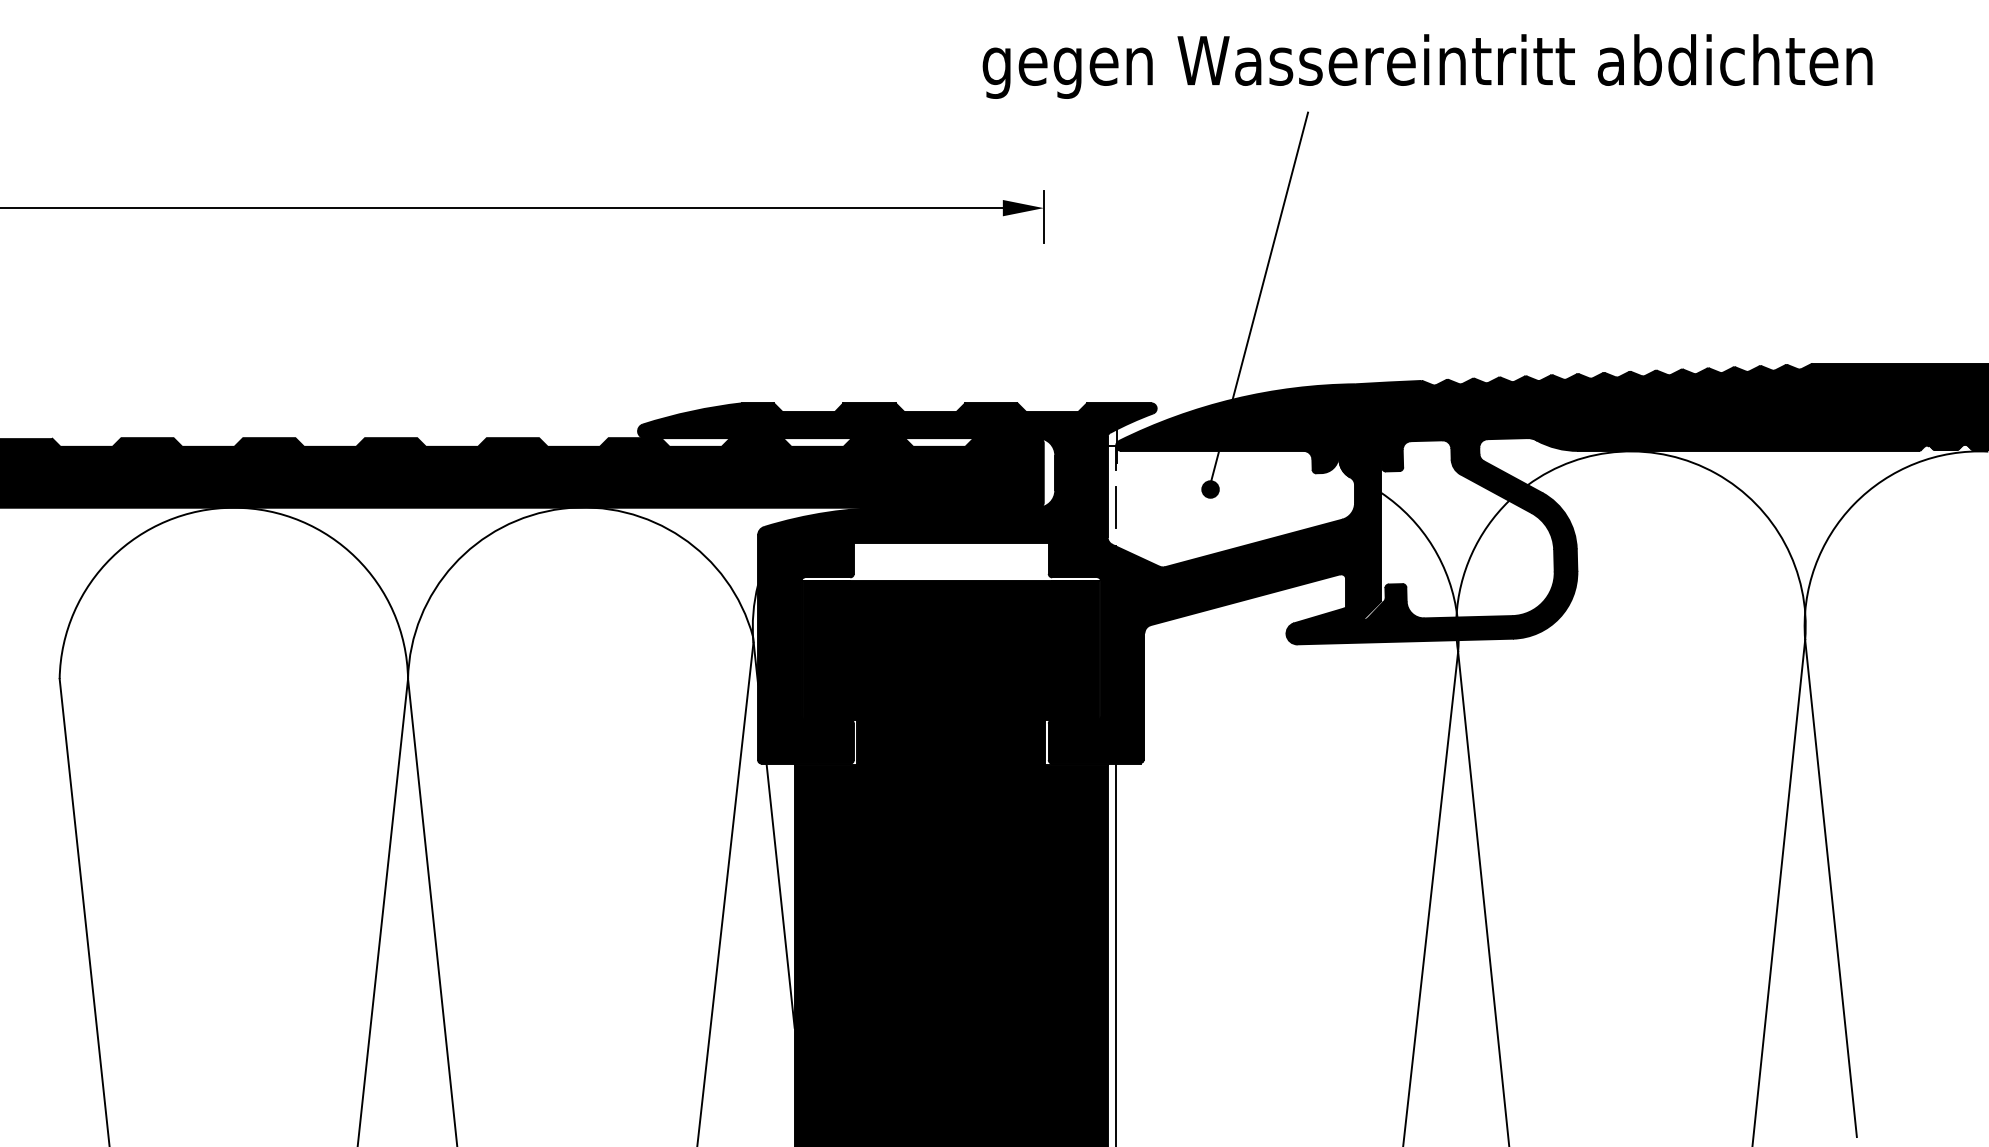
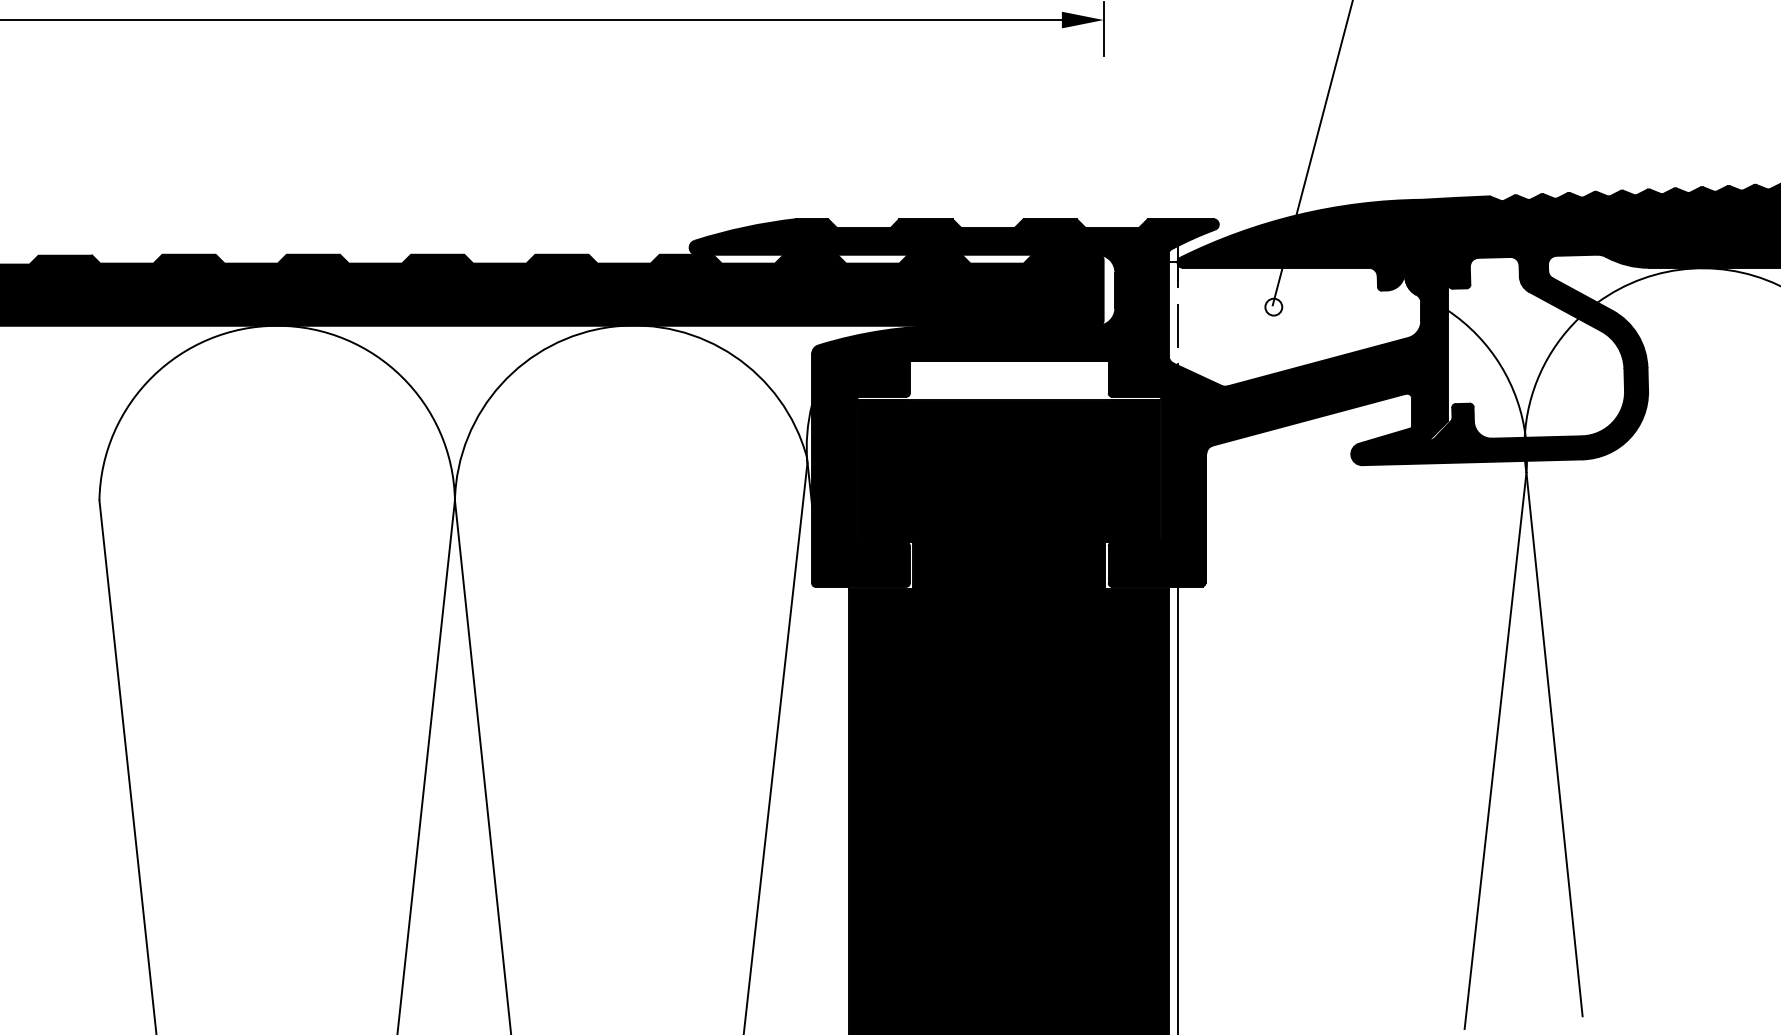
fill: (1210, 489) -> (1273, 307), removed
line: (780, 895) -> (834, 721), removed

